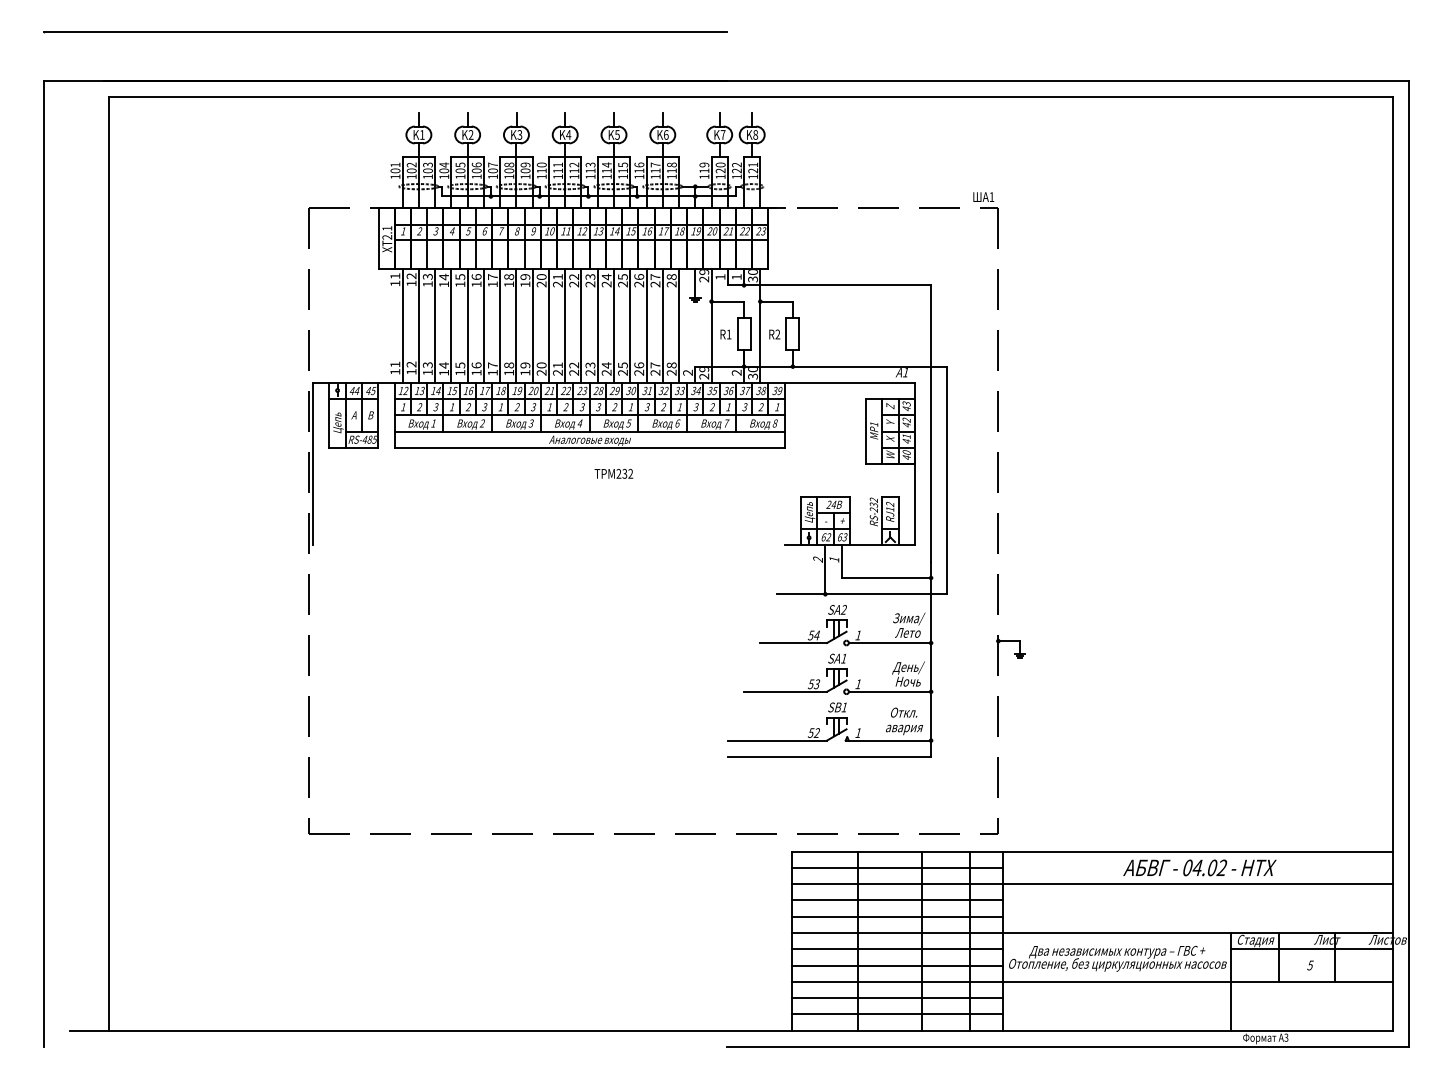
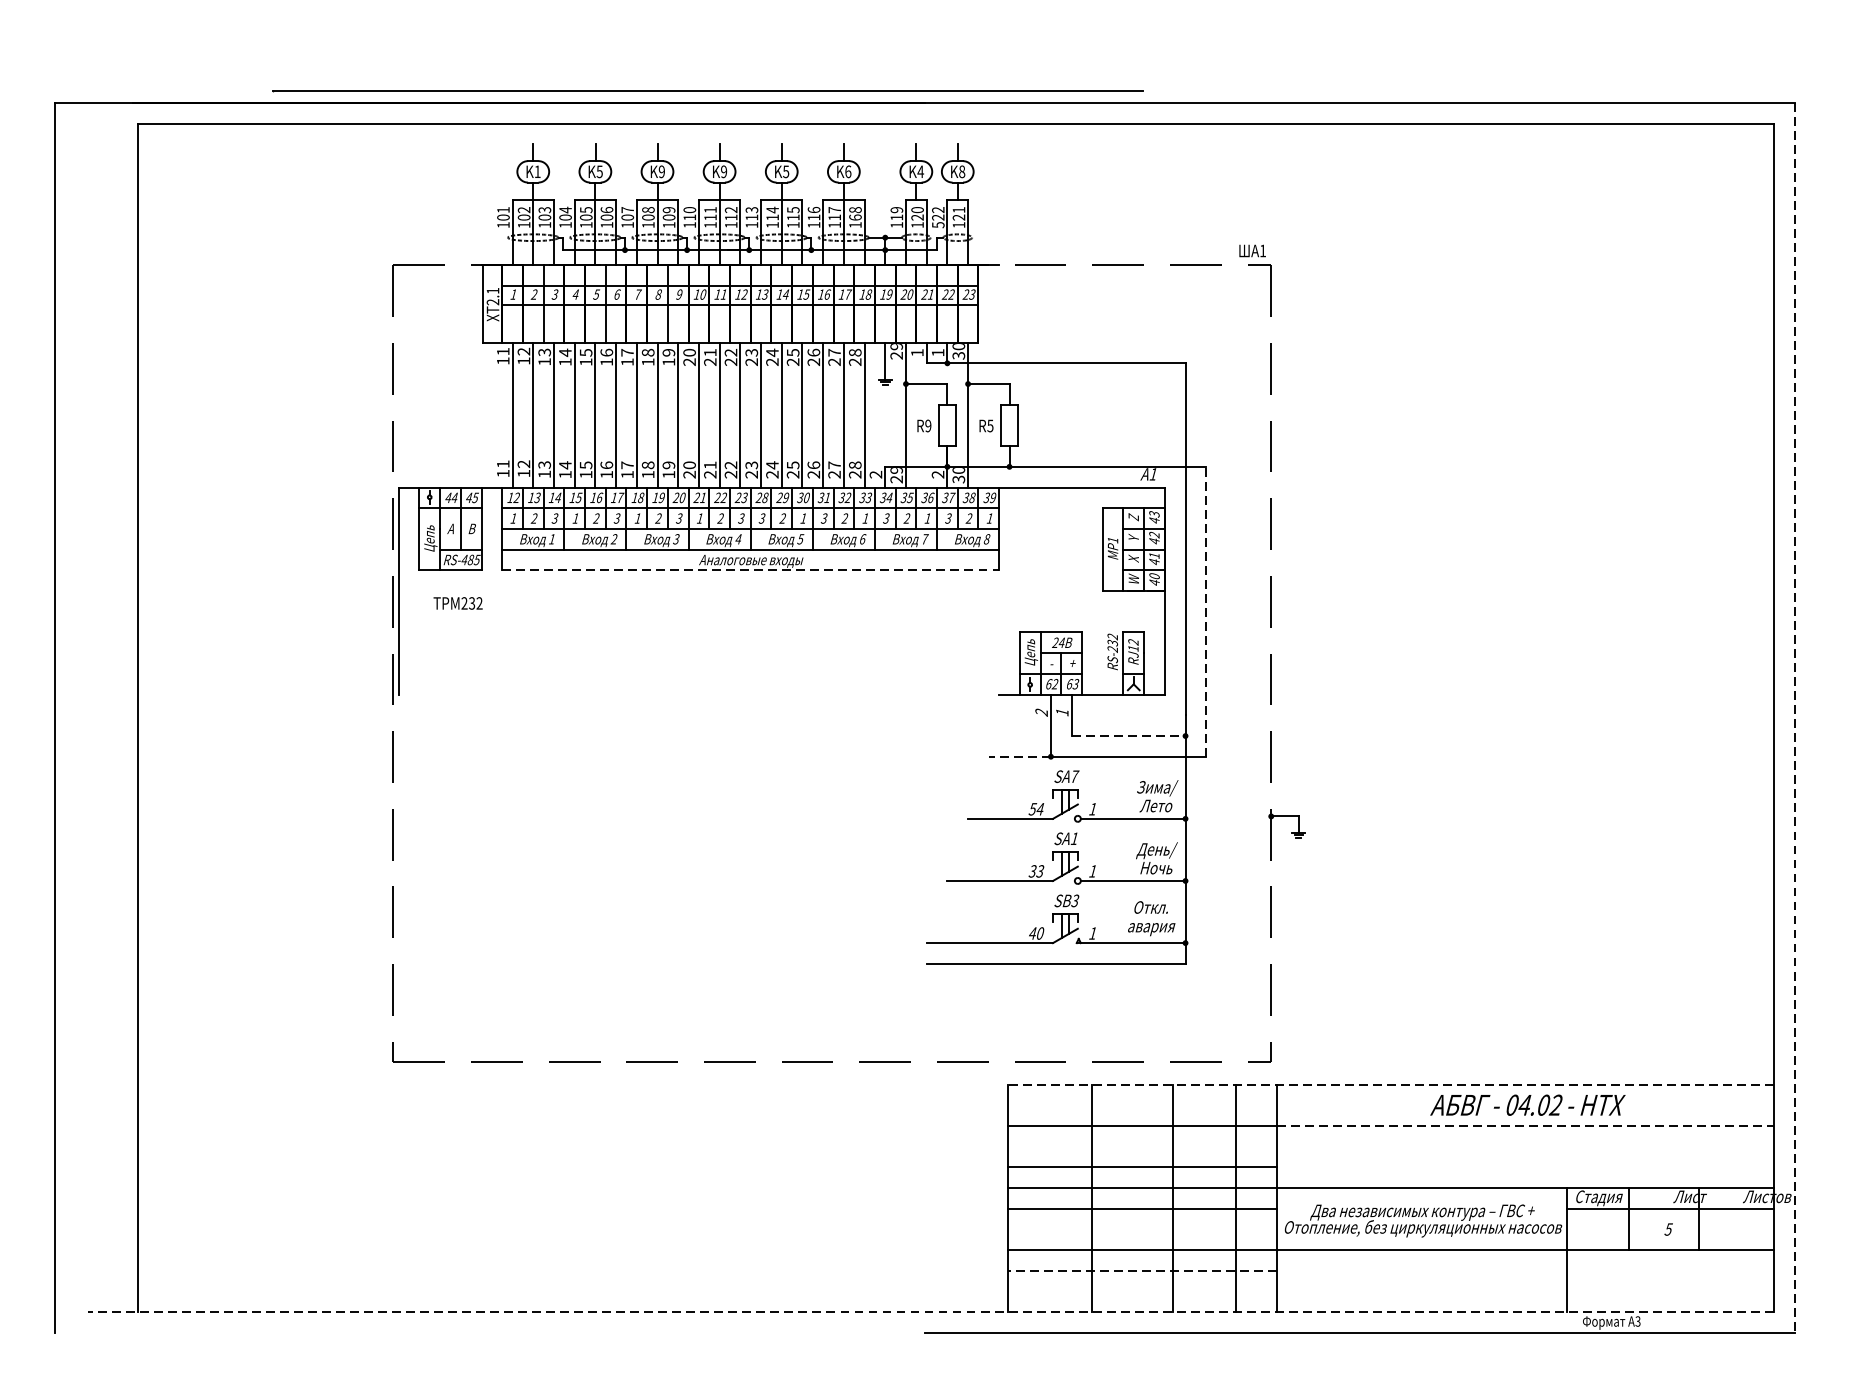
line: (385, 32) -> (708, 91), moved
text: (470, 134) -> (598, 171), K2 -> K5
text: (519, 134) -> (661, 171), K3 -> K9
text: (568, 134) -> (723, 171), K4 -> K9
text: (722, 134) -> (919, 171), K7 -> K4
text: (671, 170) -> (854, 217), 118 -> 168
text: (736, 176) -> (937, 224), 122 -> 522
text: (728, 334) -> (927, 425), R1 -> R9
text: (777, 334) -> (989, 425), R2 -> R5
line: (590, 447) -> (751, 569), solid -> dashed
text: (613, 473) -> (457, 602), moved
line: (947, 480) -> (1206, 611), solid -> dashed
line: (1409, 563) -> (1794, 717), solid -> dashed
line: (886, 578) -> (1128, 736), solid -> dashed
line: (800, 594) -> (1019, 757), solid -> dashed
text: (843, 609) -> (1073, 776), SA2 -> SA7
text: (811, 683) -> (1033, 870), 53 -> 33
text: (844, 707) -> (1075, 900), SB1 -> SB3
text: (813, 733) -> (1035, 934), 52 -> 40
line: (1092, 851) -> (1391, 1084), solid -> dashed
line: (896, 867) -> (1141, 1104), removed
line: (1198, 884) -> (1526, 1126), solid -> dashed
line: (896, 900) -> (1141, 1146), removed
line: (896, 965) -> (1141, 1229), removed
line: (897, 998) -> (1142, 1271), solid -> dashed
line: (896, 1014) -> (1141, 1291), removed
line: (731, 1030) -> (931, 1312), solid -> dashed

